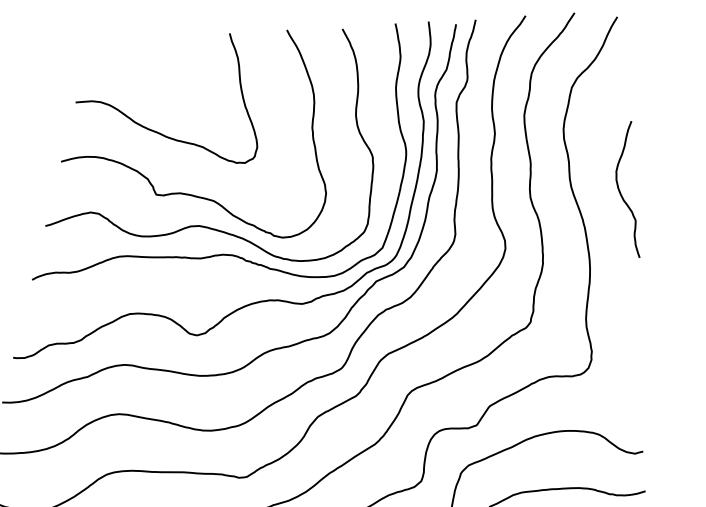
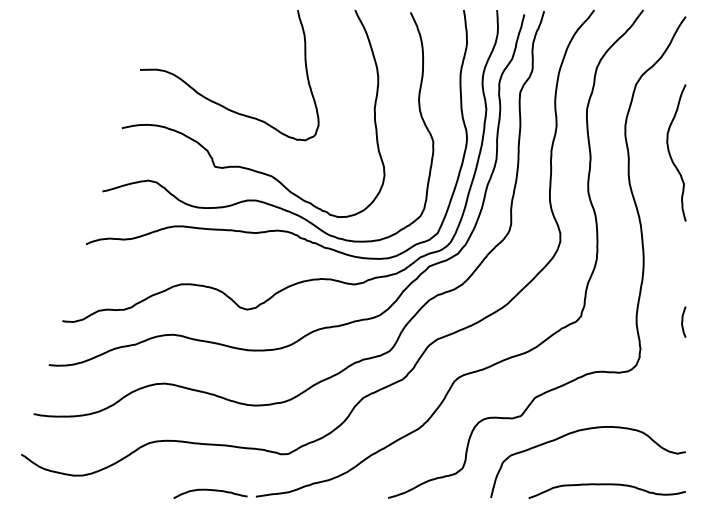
curve: (621, 192) -> (671, 155), moved
curve: (633, 321) -> (683, 321), added

